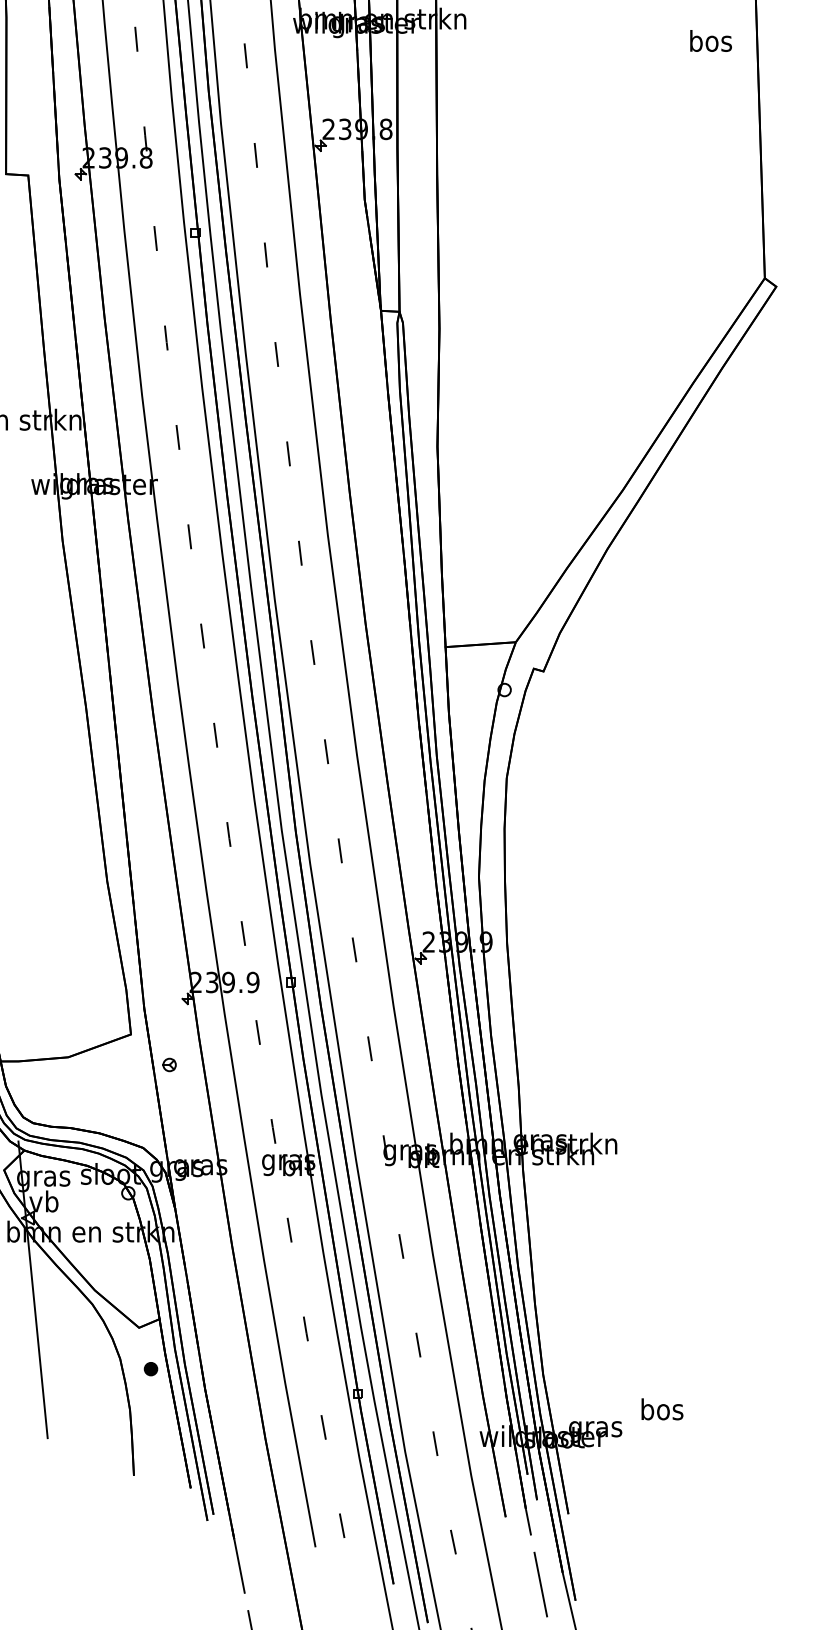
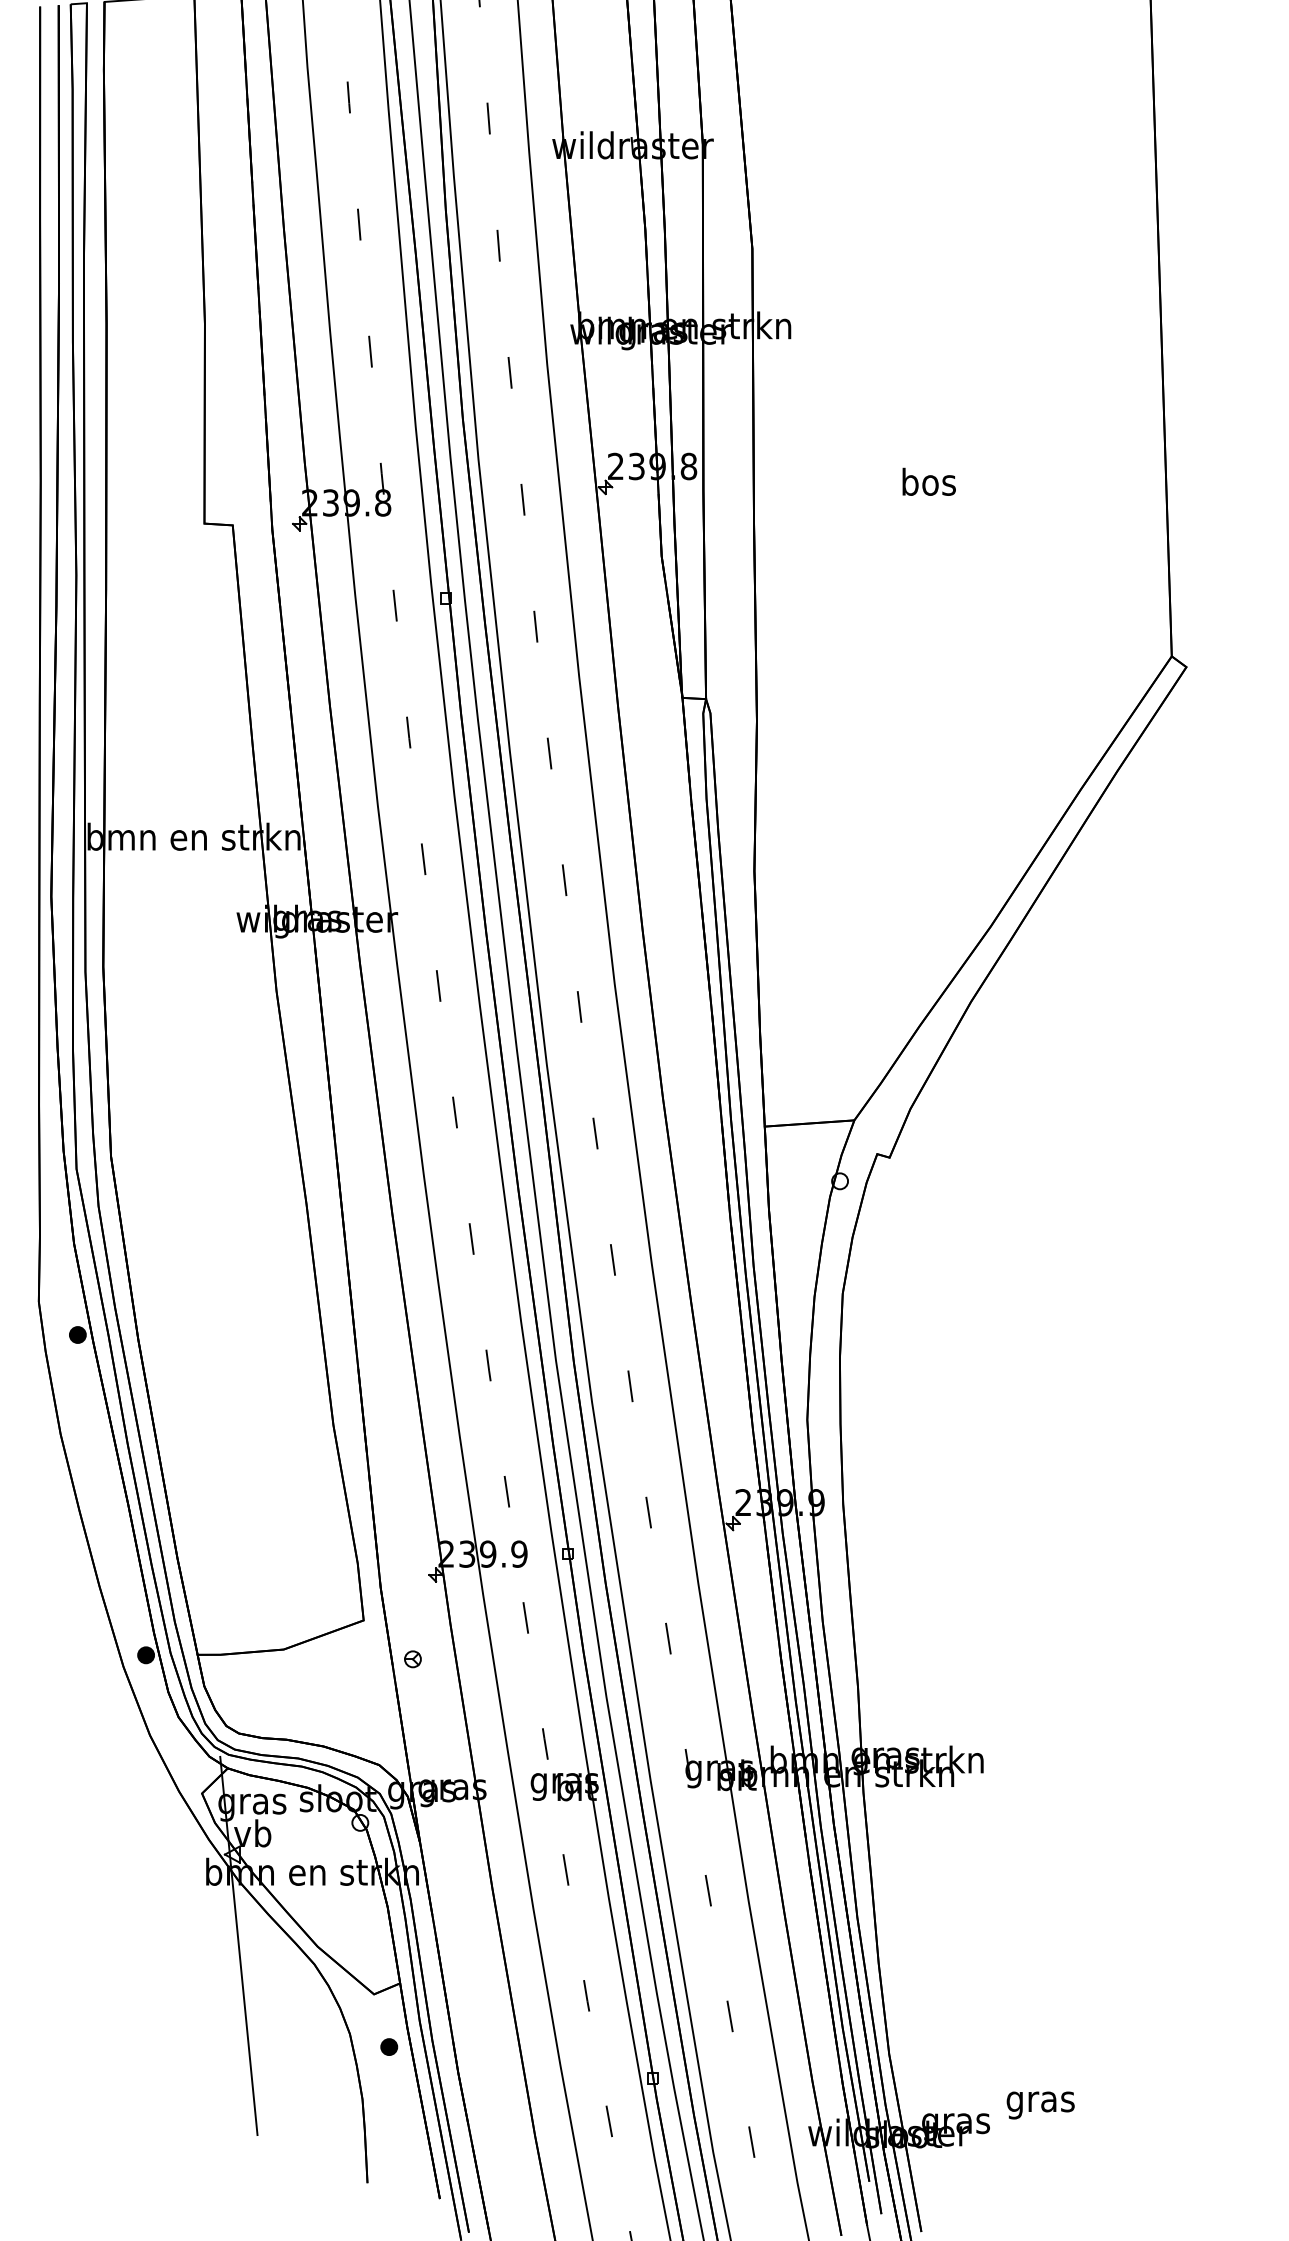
text: (710, 40) -> (928, 481), moved
text: (661, 1411) -> (1040, 2101), bos -> gras

